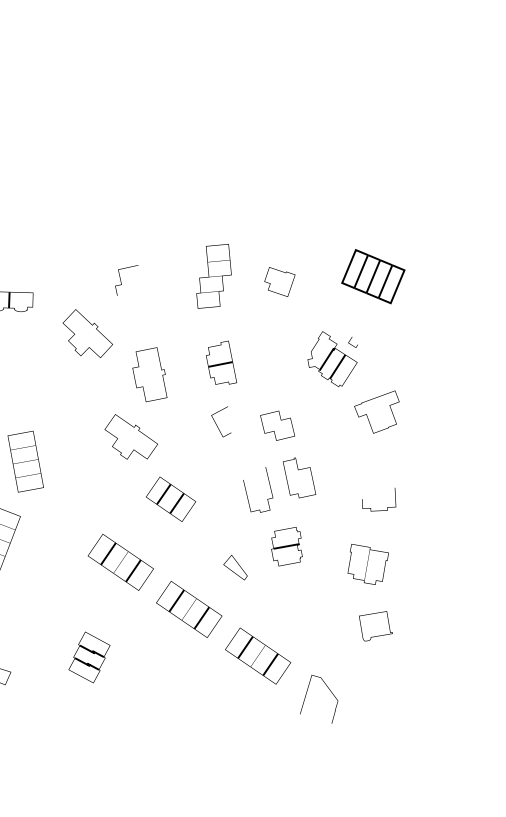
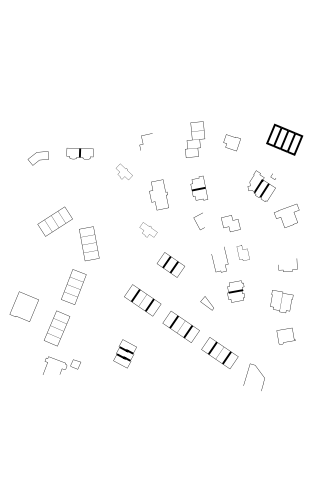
part: (88, 333) -> (124, 171), size x0.6
part: (131, 436) -> (148, 229), size x0.6
part: (300, 477) -> (243, 252), size x0.7

